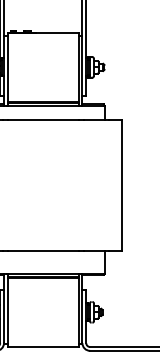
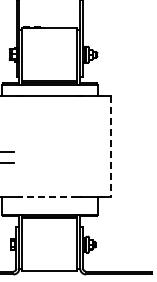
line: (121, 185) -> (110, 146), solid -> dashed
line: (42, 251) -> (49, 197), solid -> dashed

